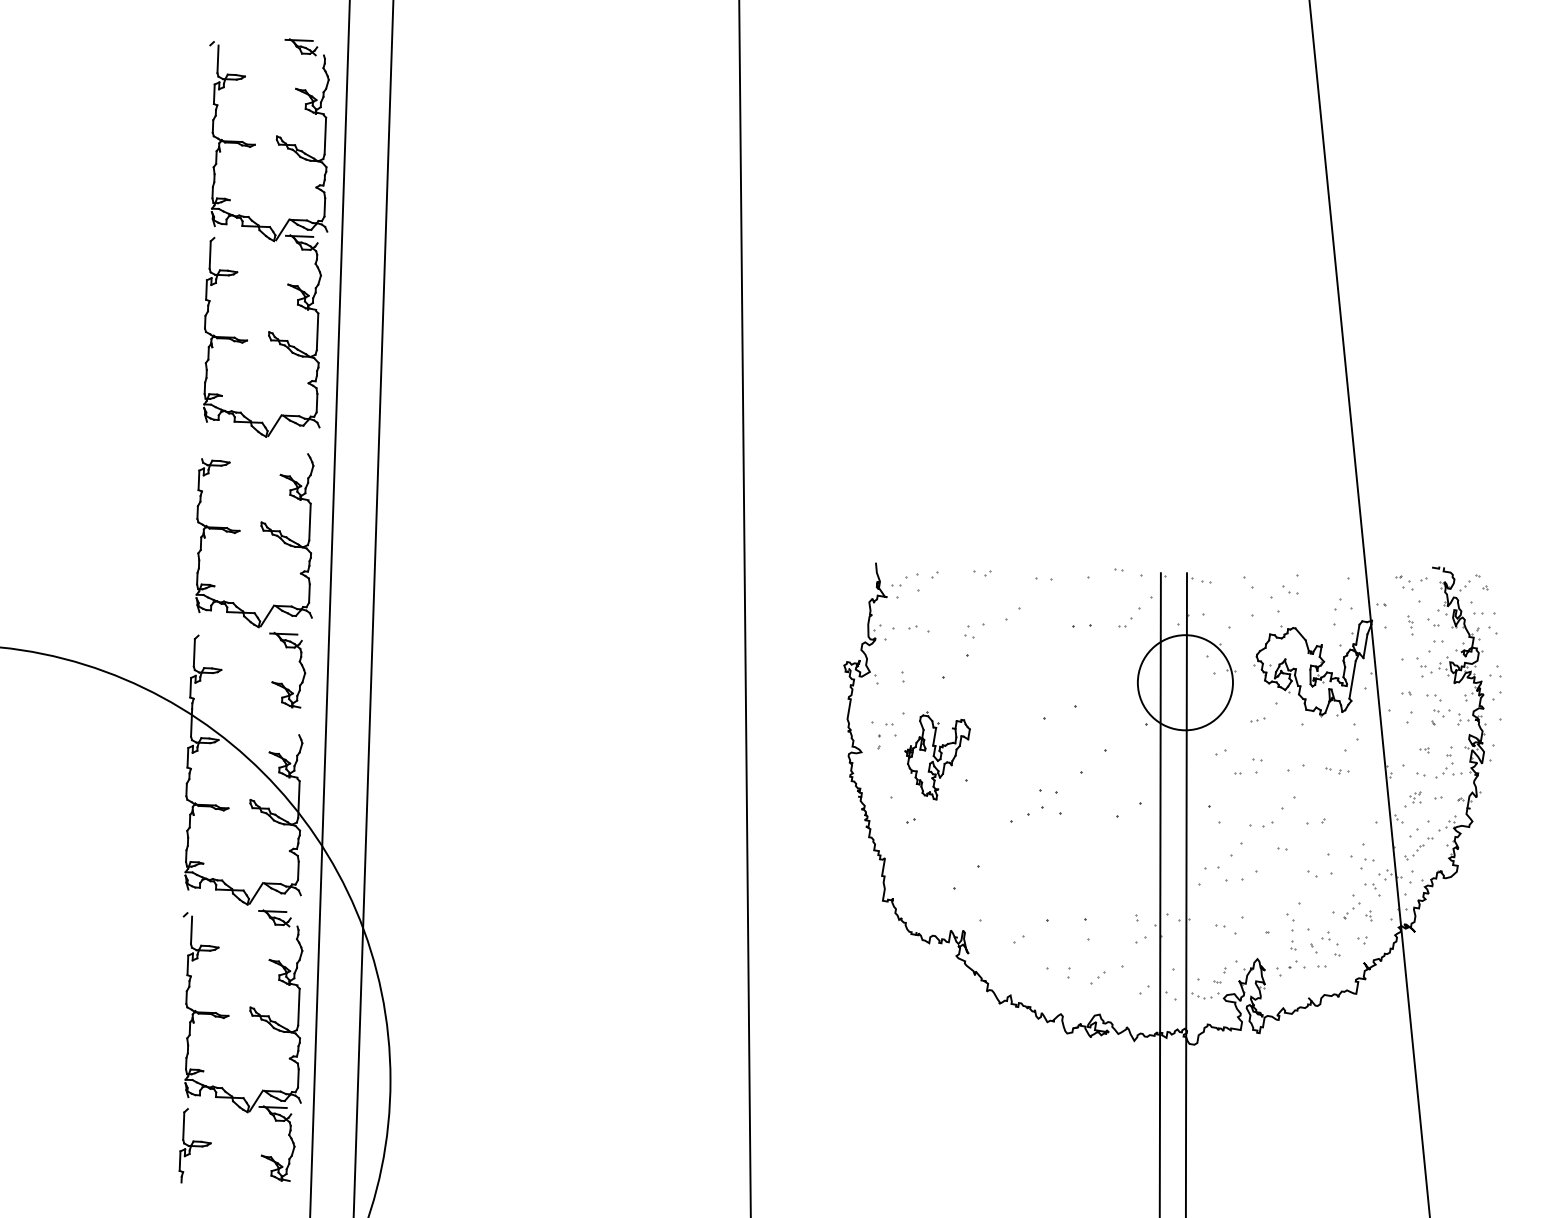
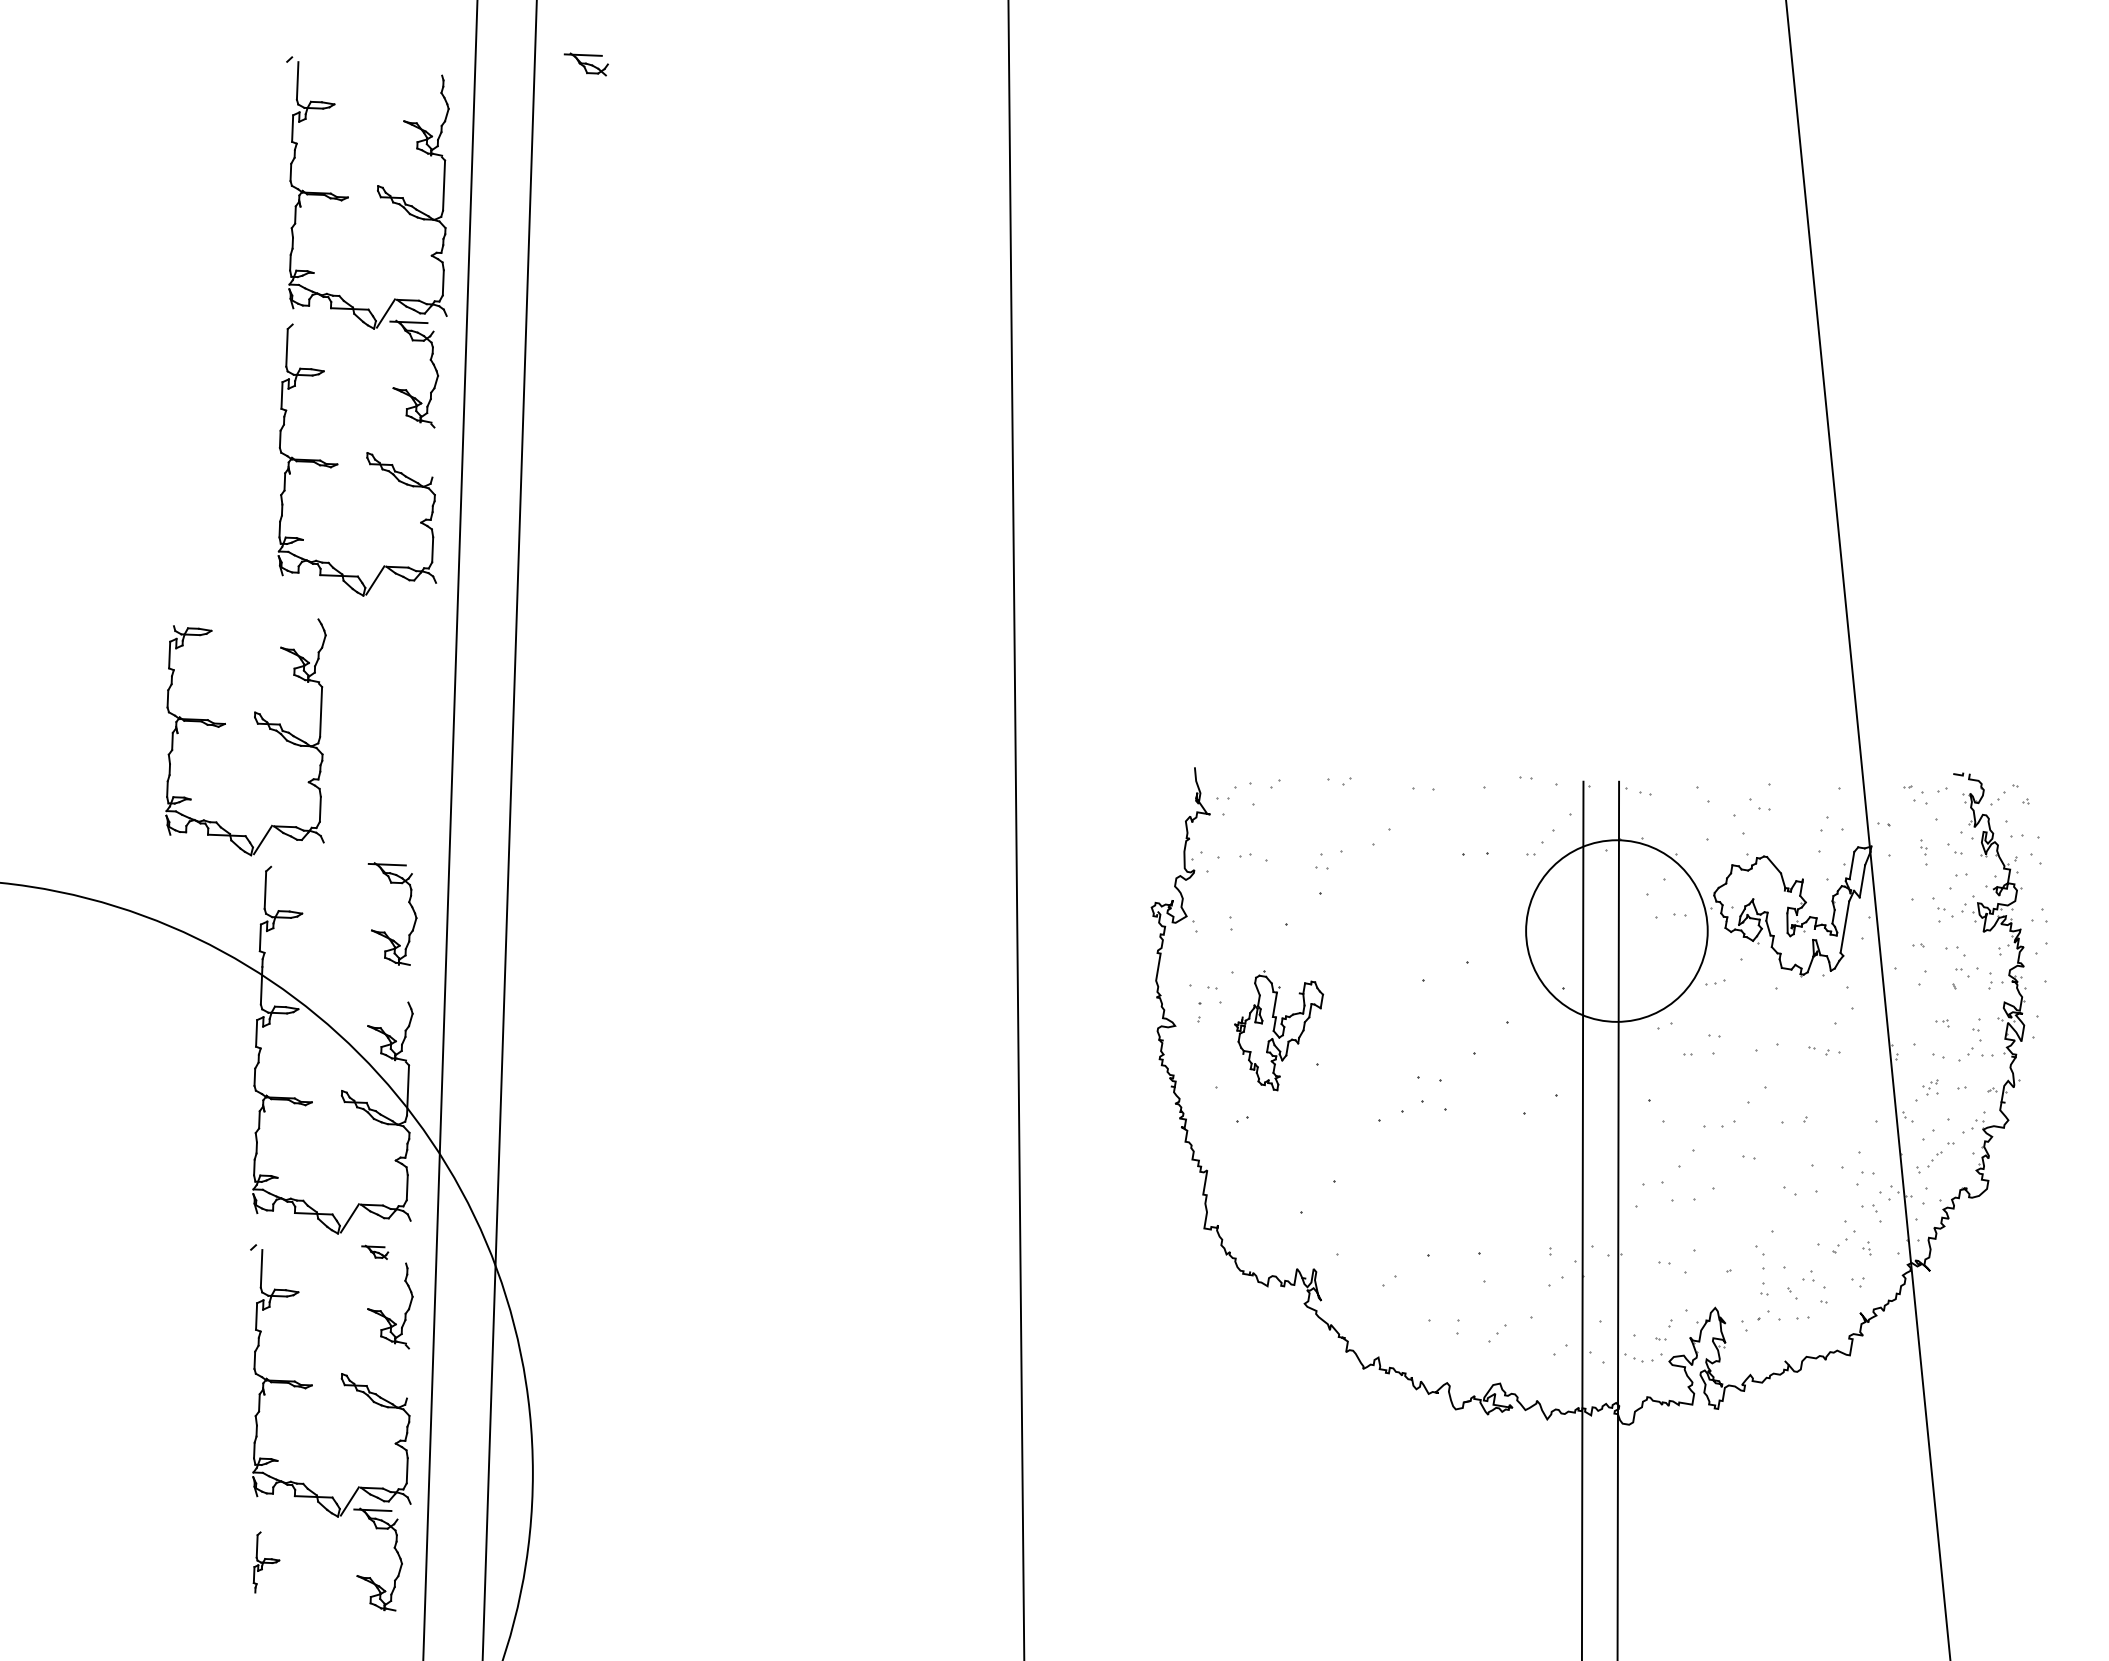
part: (300, 47) -> (585, 64), moved
line: (317, 331) -> (433, 452), removed
part: (263, 531) -> (257, 724), moved
circle: (1185, 682) -> (1616, 930), size x1.4
part: (274, 918) -> (374, 1252), size x0.6
line: (298, 1007) -> (407, 1373), removed
part: (195, 1145) -> (266, 1562), size x0.6

